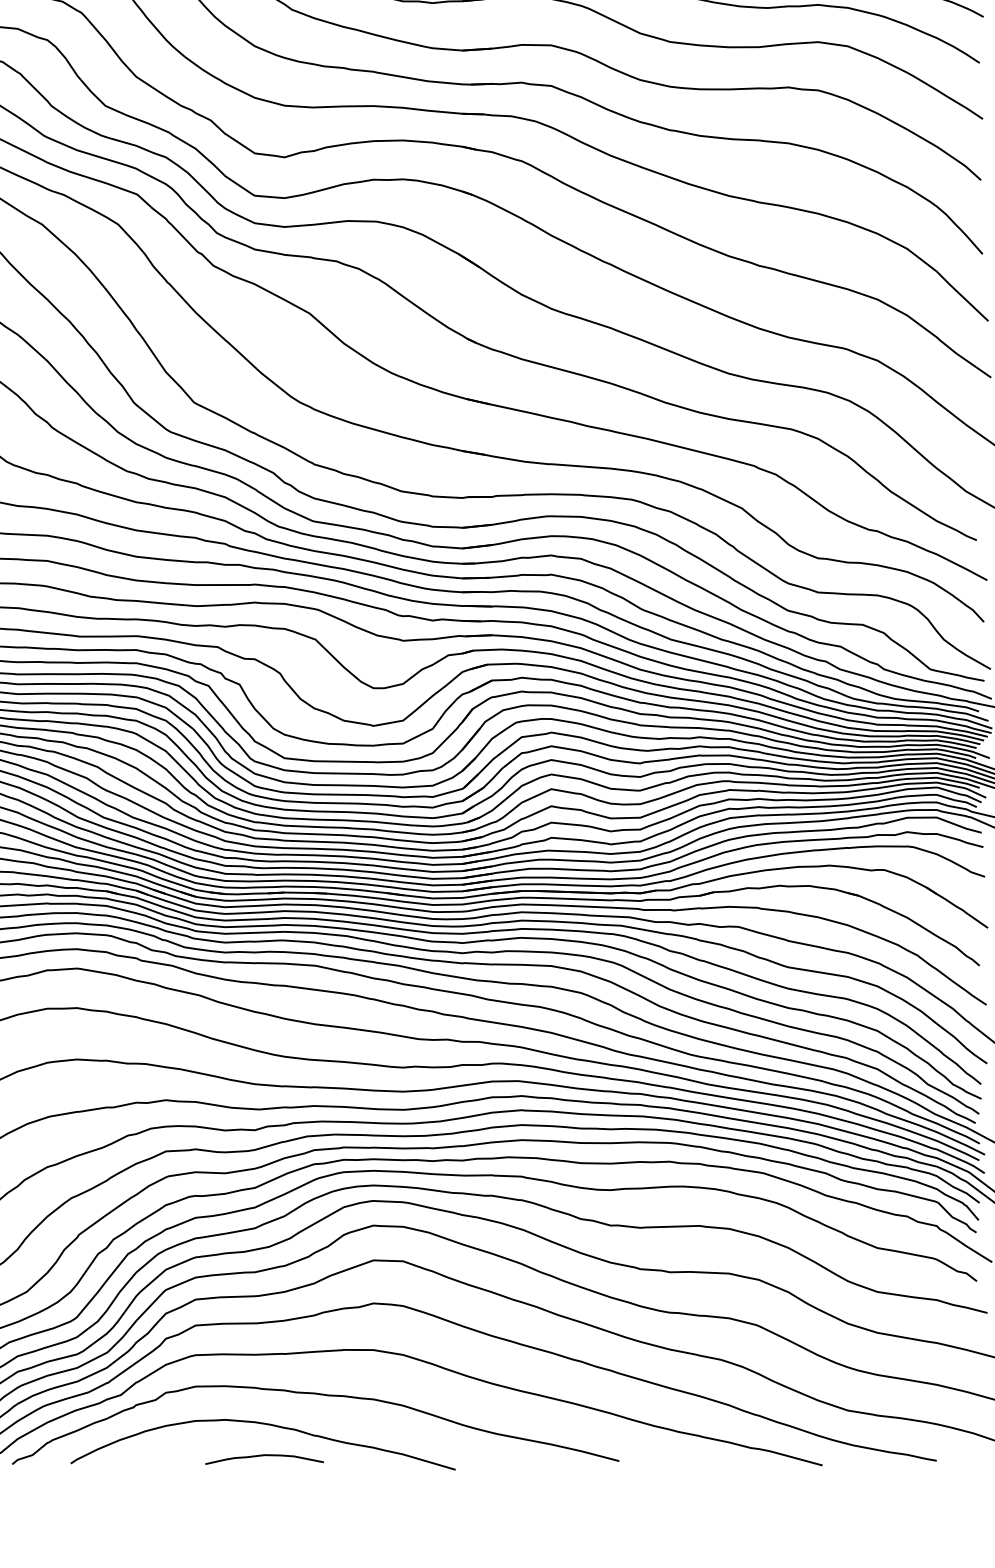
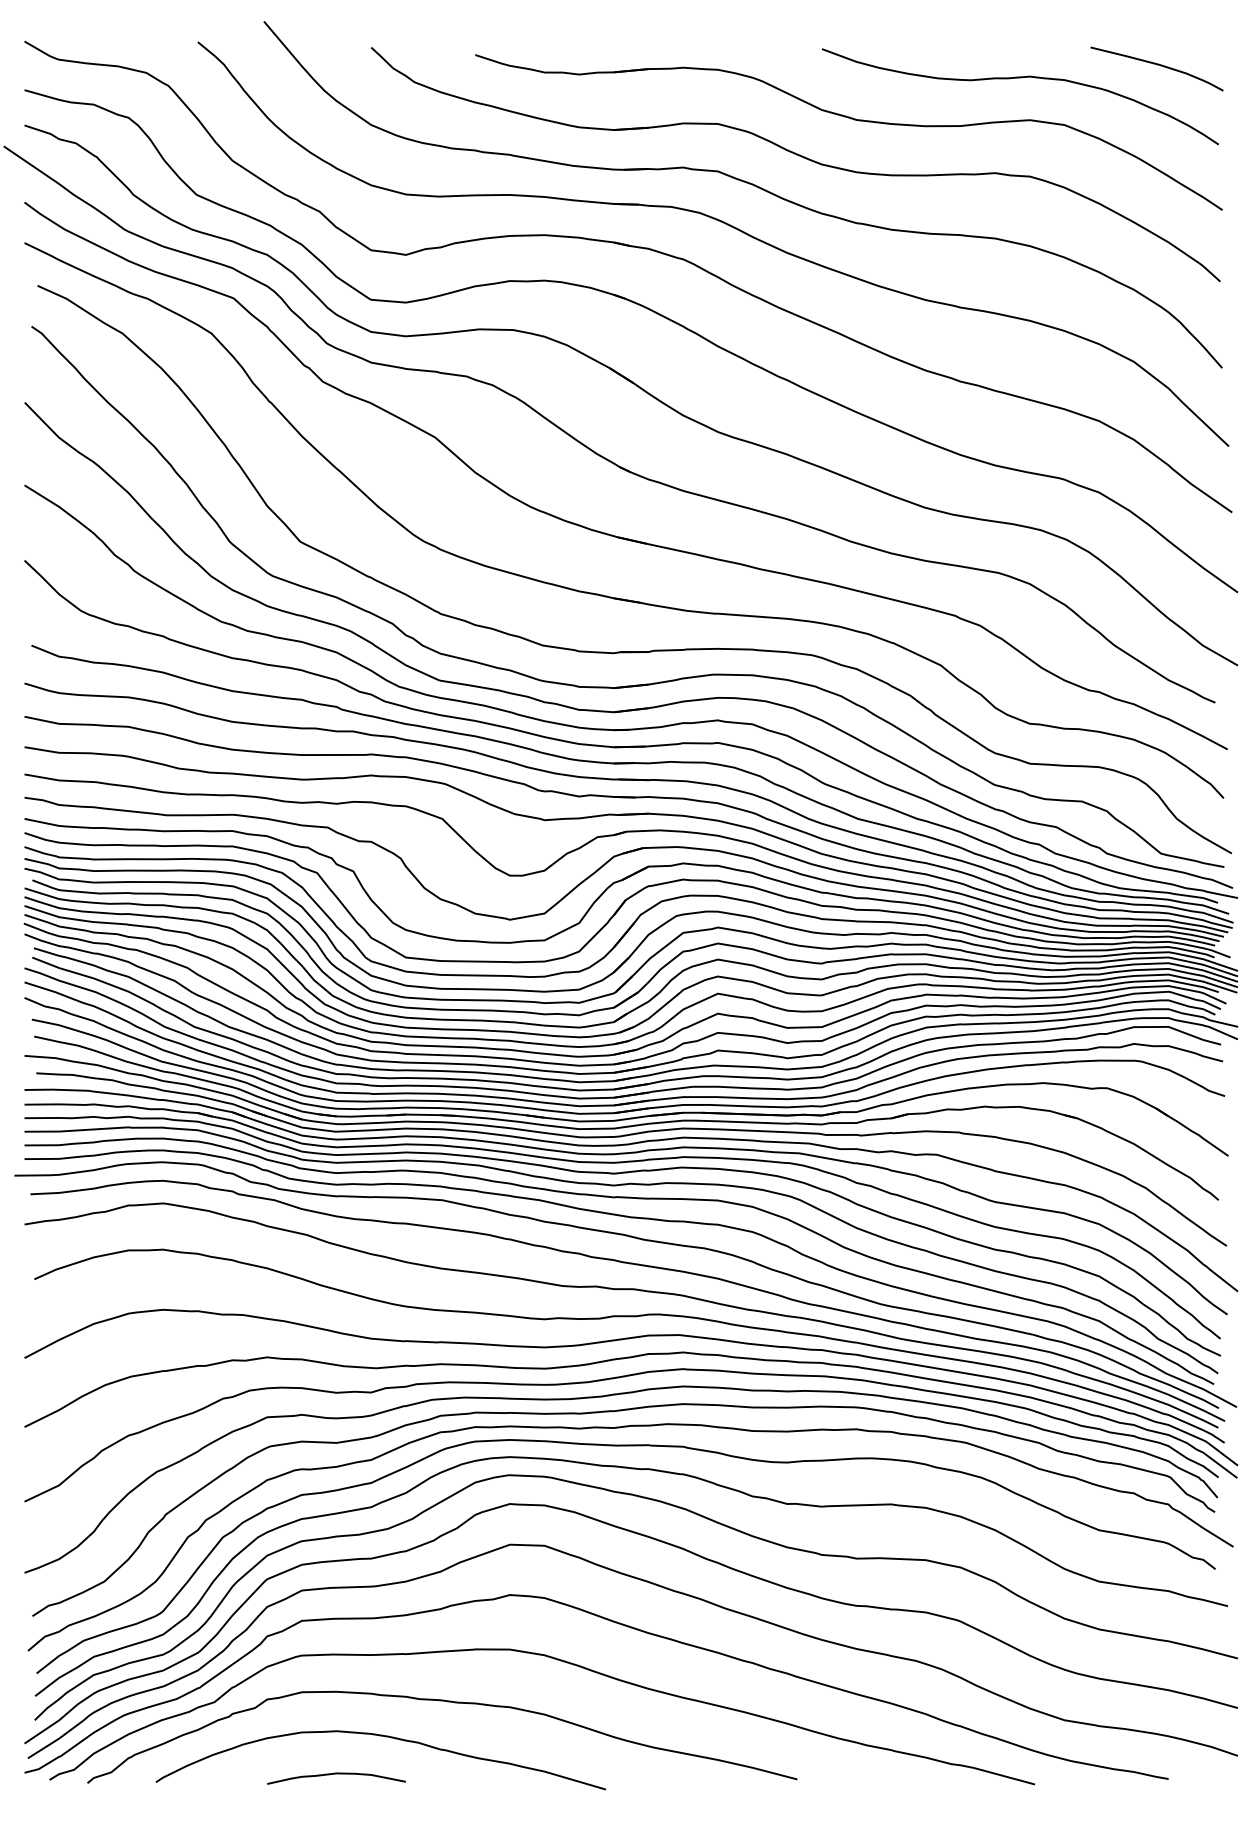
curve: (264, 1456) -> (336, 1774), moved

